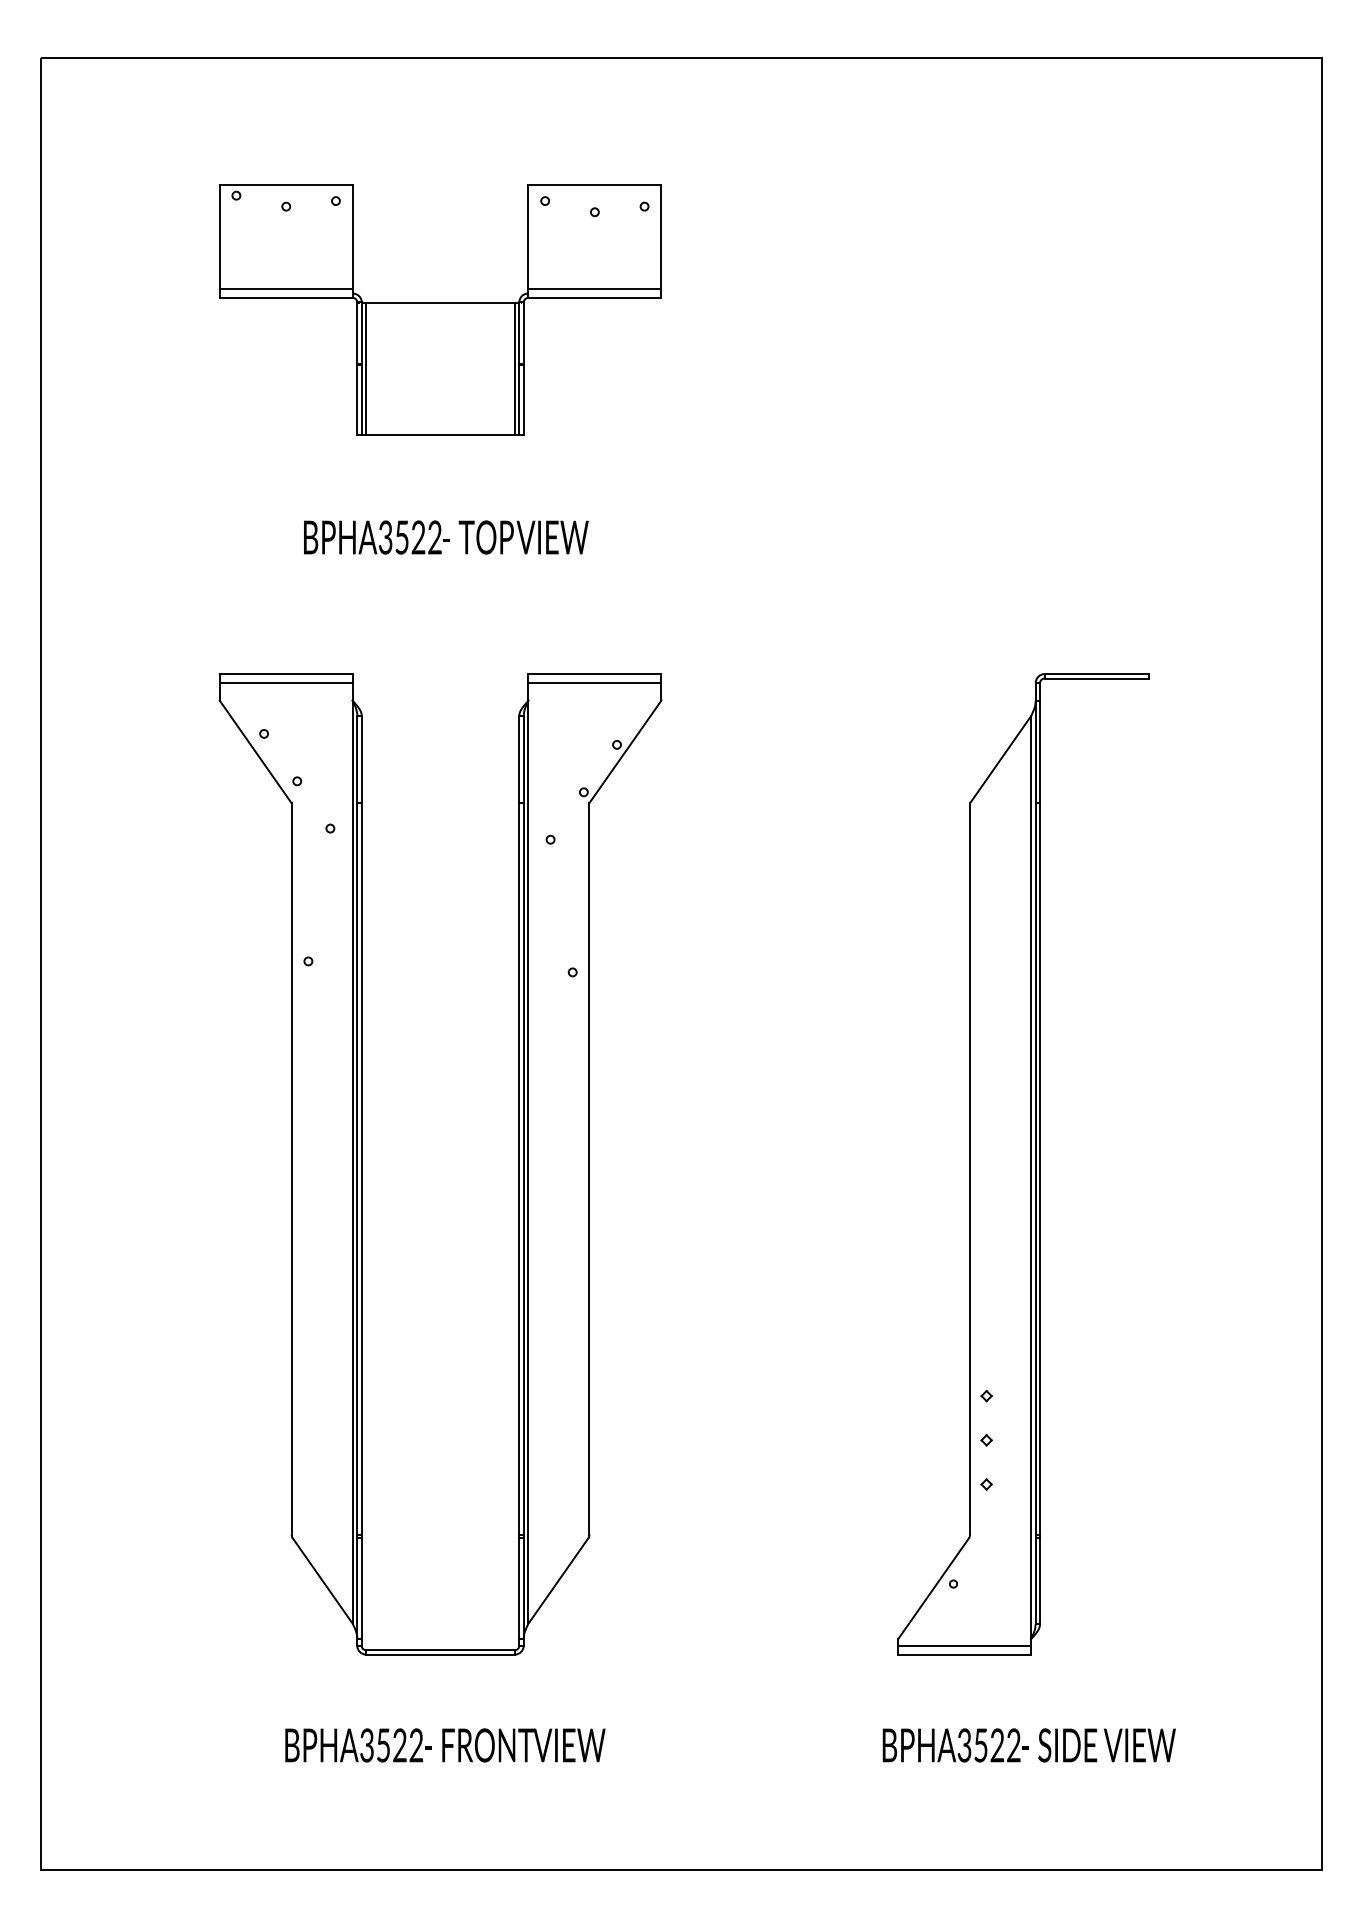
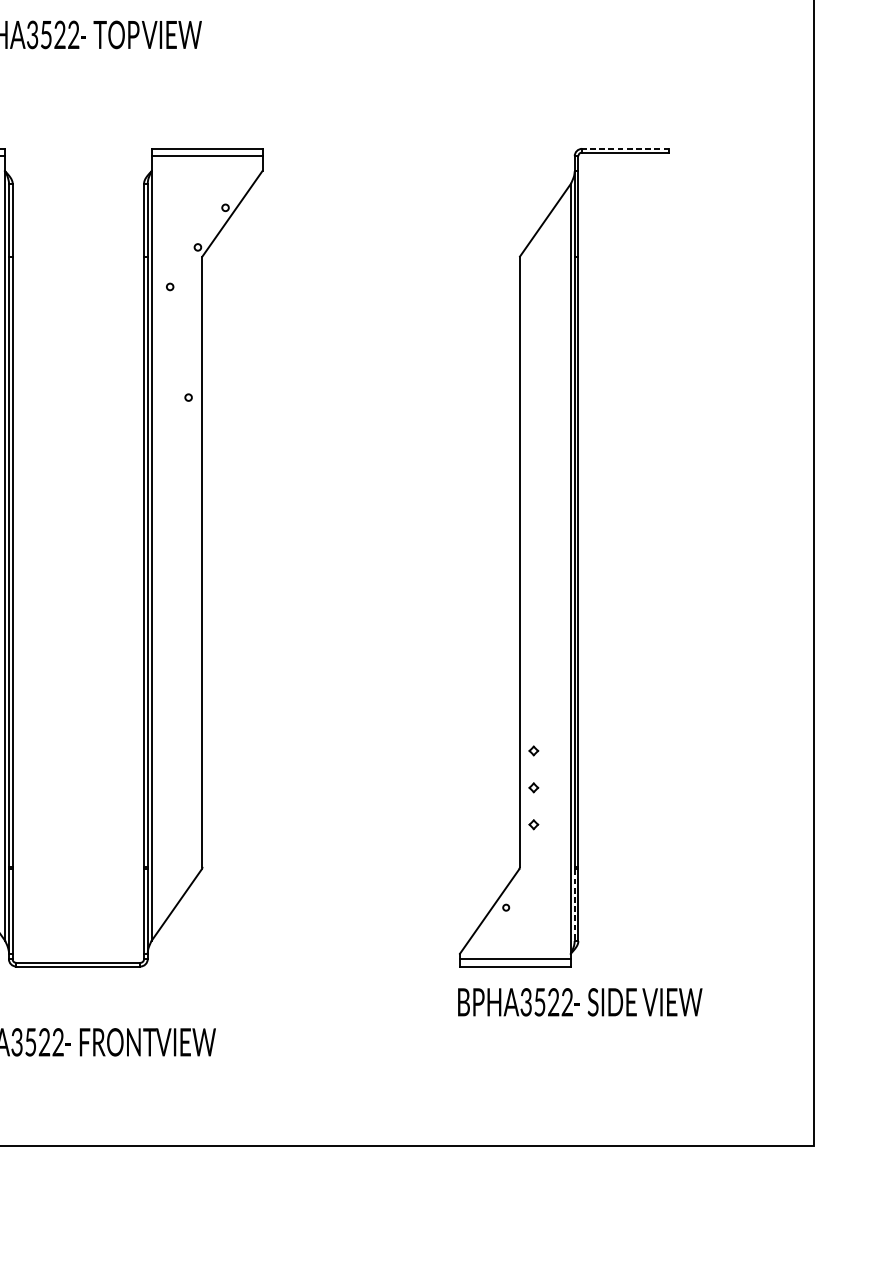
line: (1096, 674) -> (625, 149), solid -> dashed
line: (1035, 1581) -> (574, 905), solid -> dashed
text: (1028, 1745) -> (579, 1002), moved

